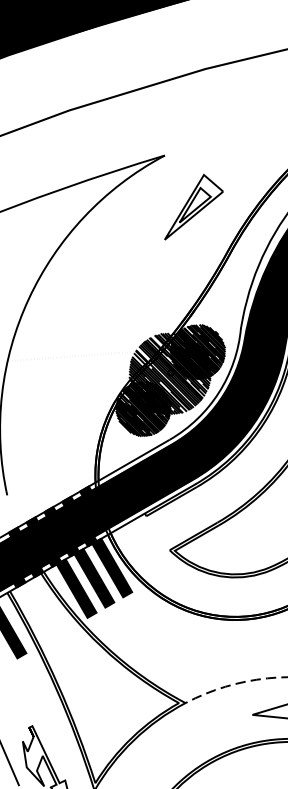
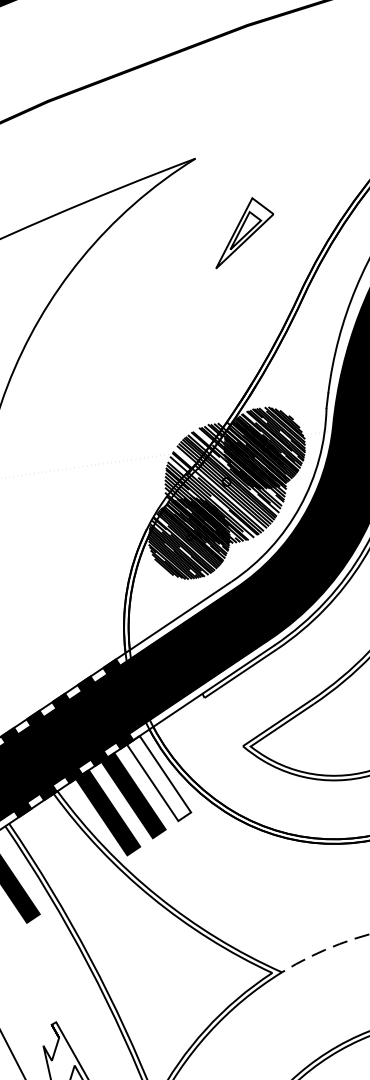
part: (193, 206) -> (243, 231), size x0.7
fill: (112, 567) -> (159, 777), removed

